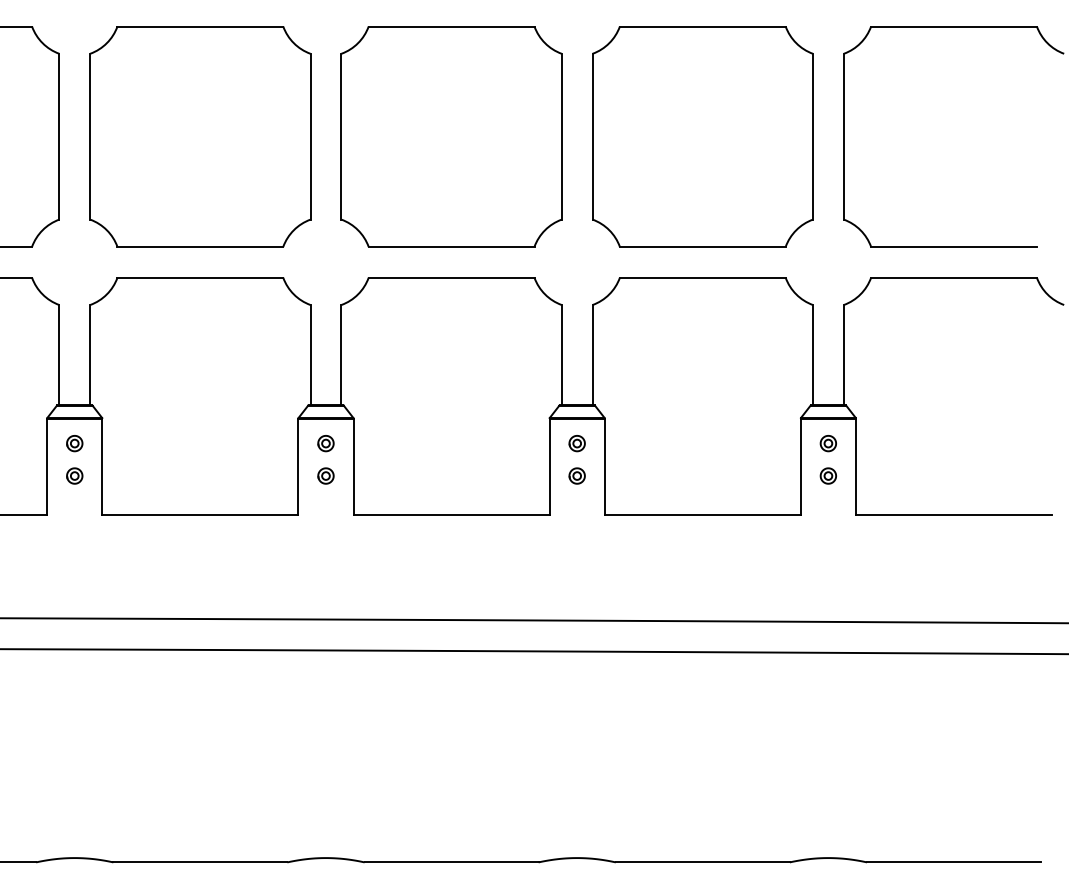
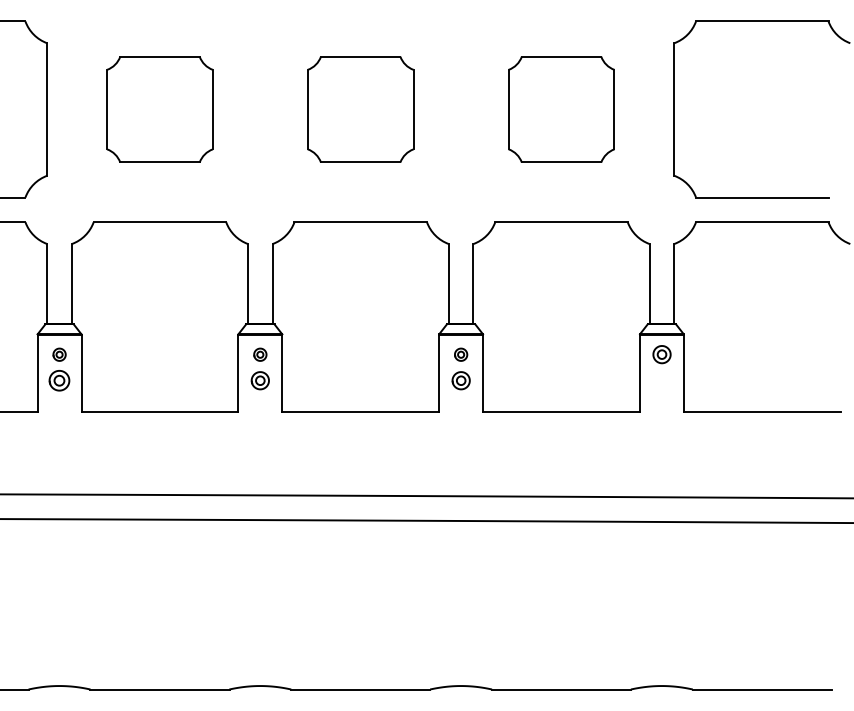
part: (200, 136) -> (160, 109), size x0.6
part: (451, 136) -> (360, 109), size x0.6
part: (702, 136) -> (561, 109), size x0.6
part: (827, 443) -> (661, 354), size x1.4
part: (74, 475) -> (59, 380), size x1.6
part: (325, 475) -> (259, 380), size x1.4
part: (576, 475) -> (460, 380), size x1.4
part: (827, 475) -> (661, 380), removed

